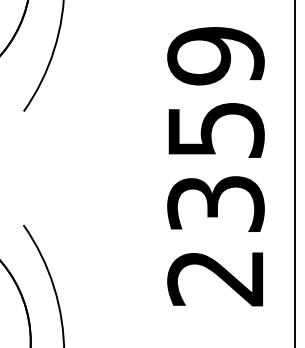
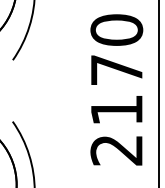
text: (215, 128) -> (116, 69), 2359 -> 2170

